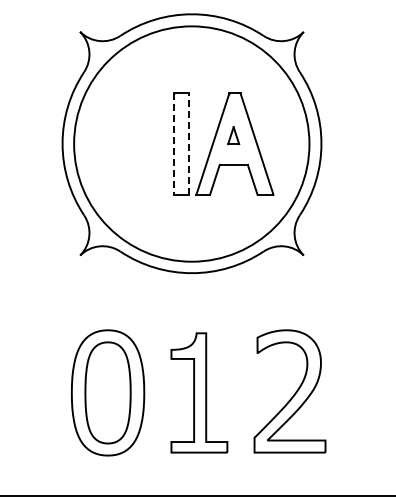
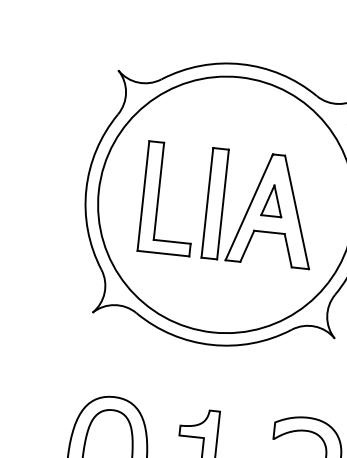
part: (233, 135) -> (272, 200), size x1.67
part: (129, 143) -> (158, 197), added
line: (174, 144) -> (207, 203), dashed -> solid
line: (188, 144) -> (222, 204), dashed -> solid

